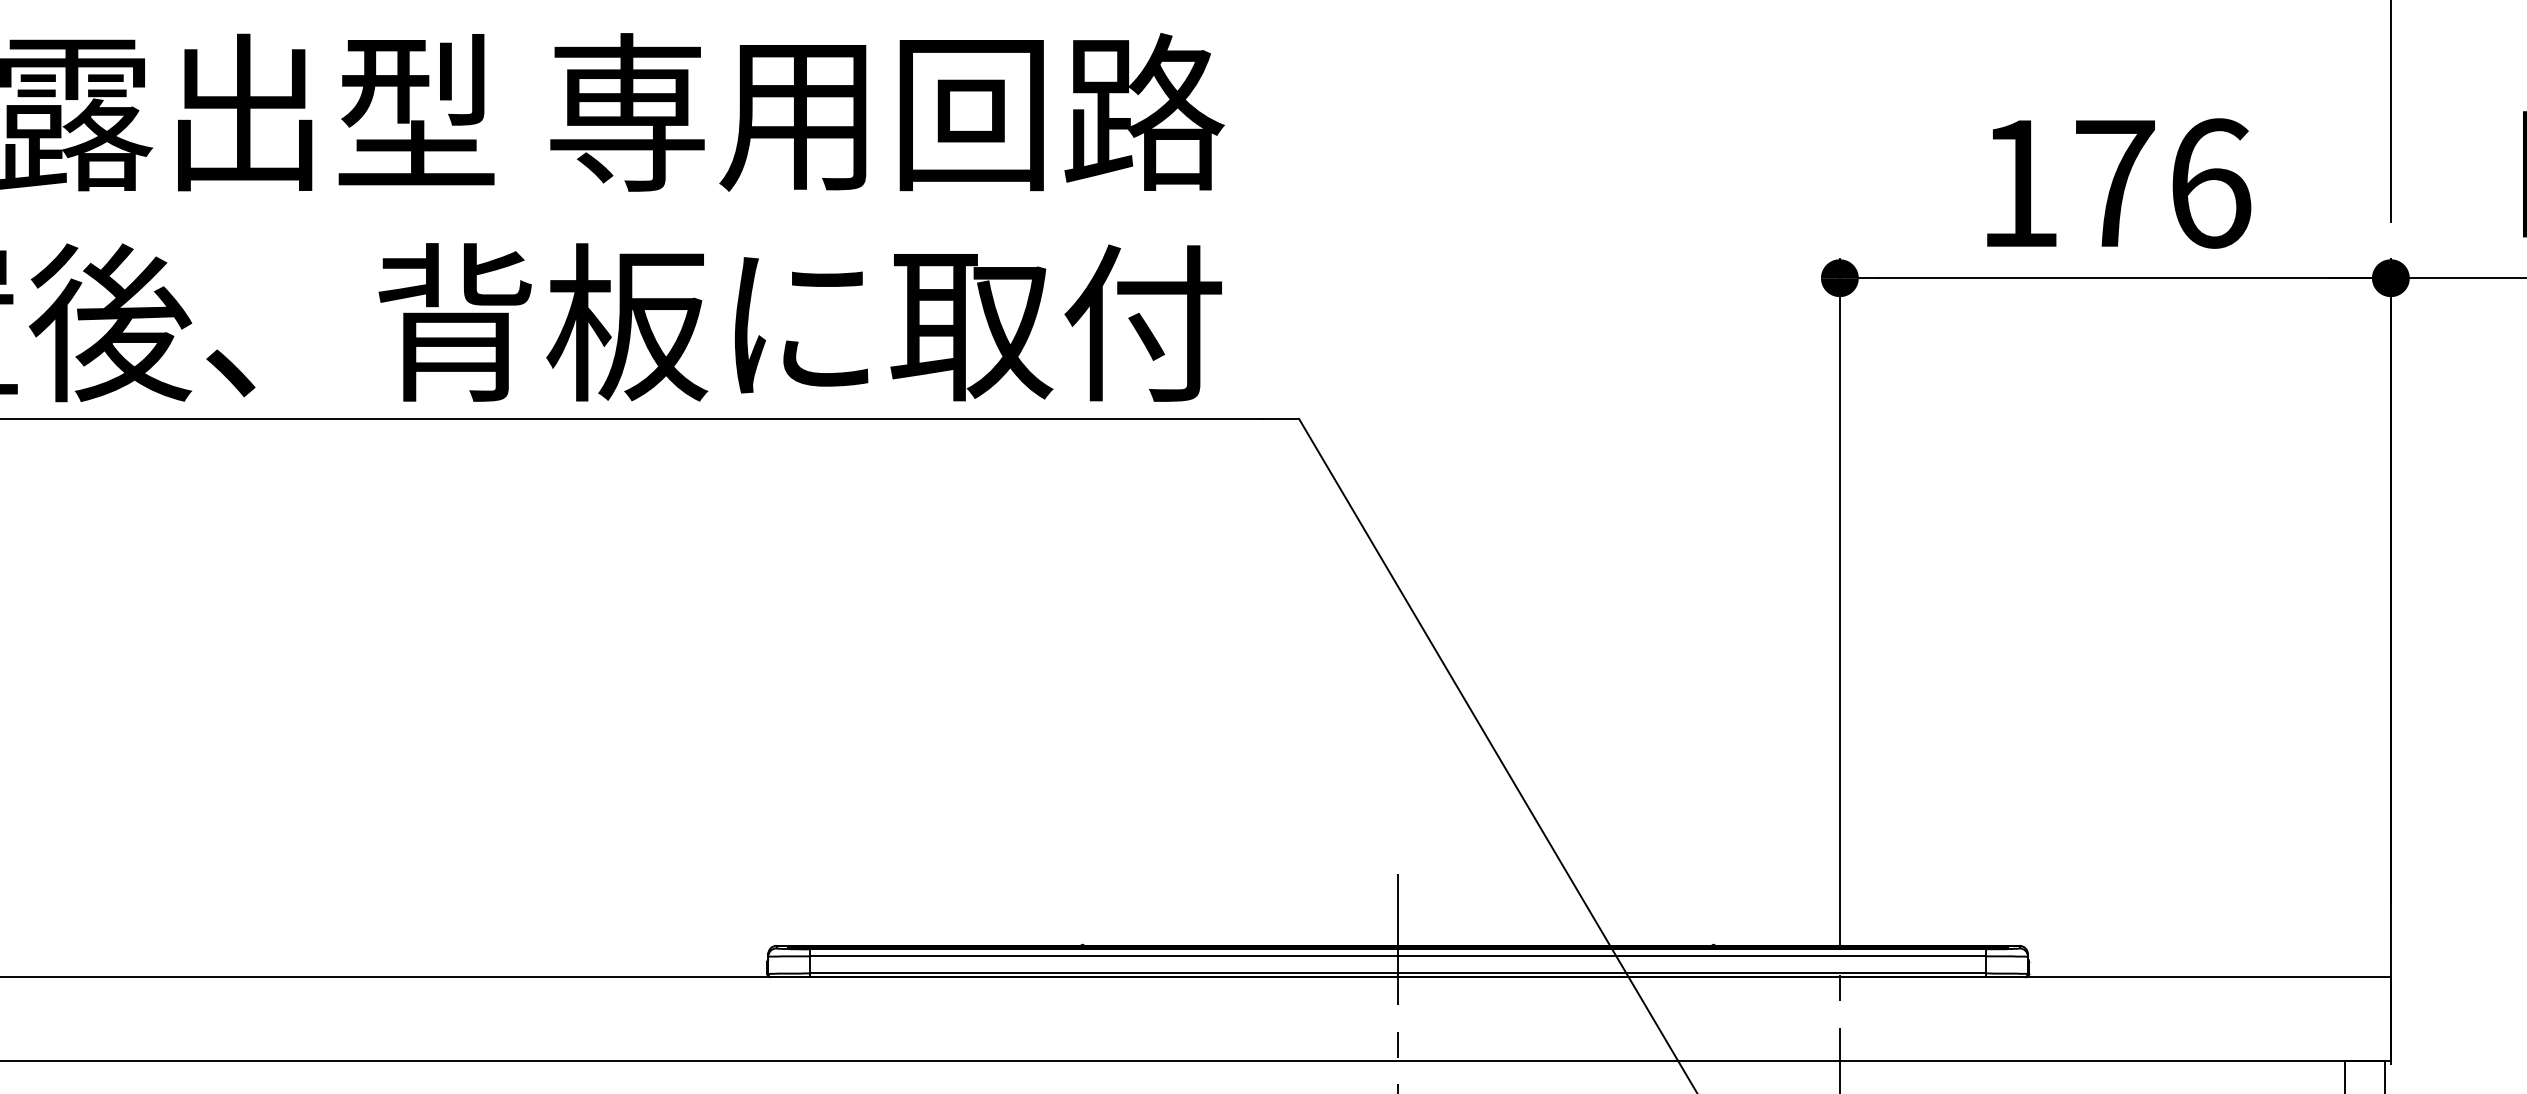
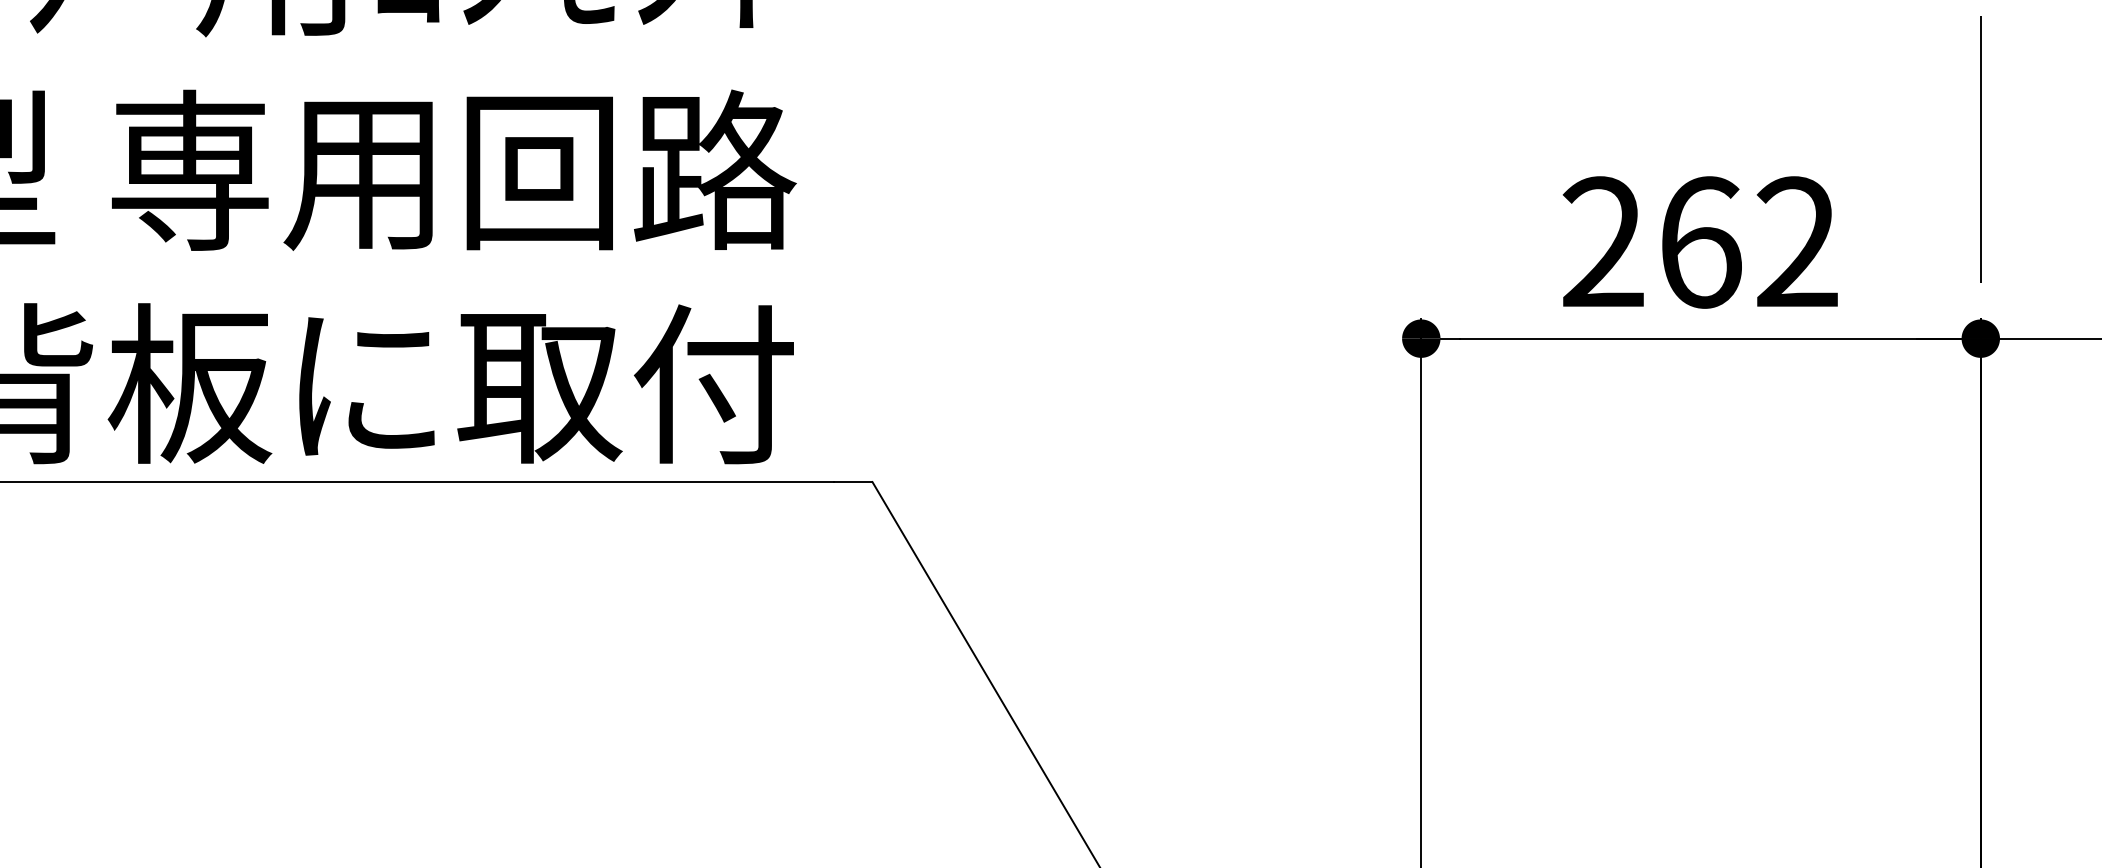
text: (2115, 183) -> (1701, 242), 176 -> 262

